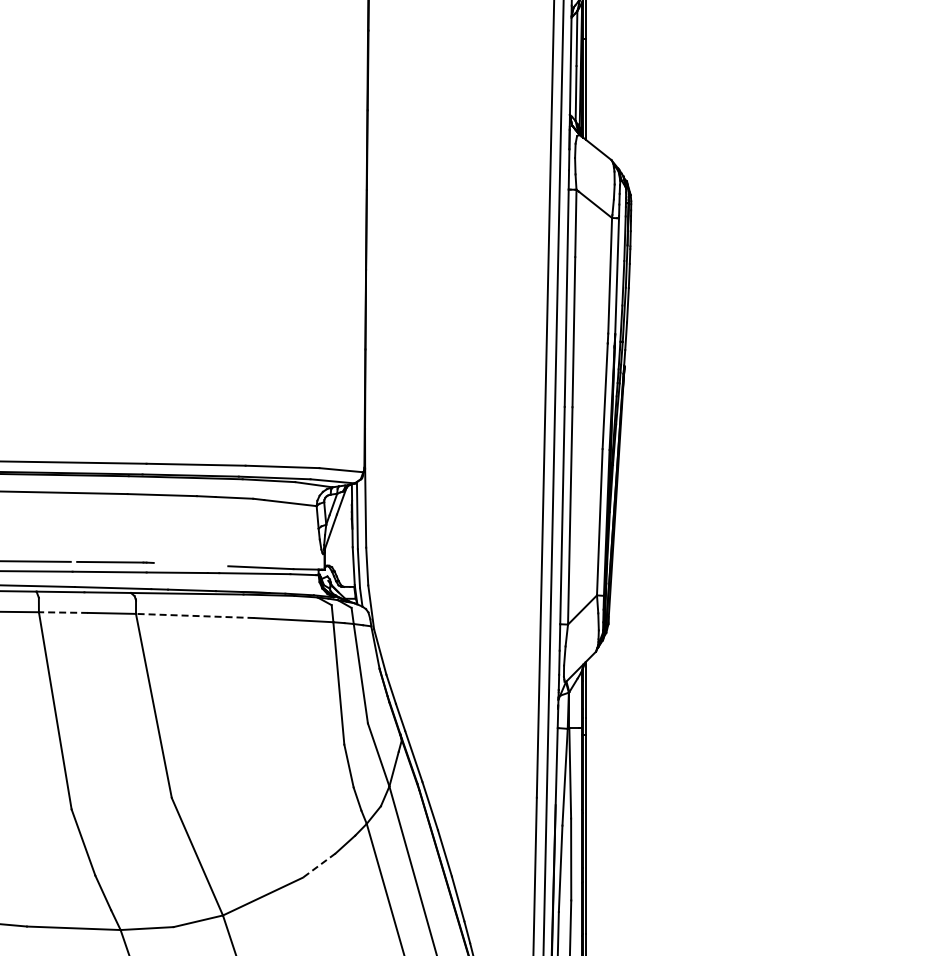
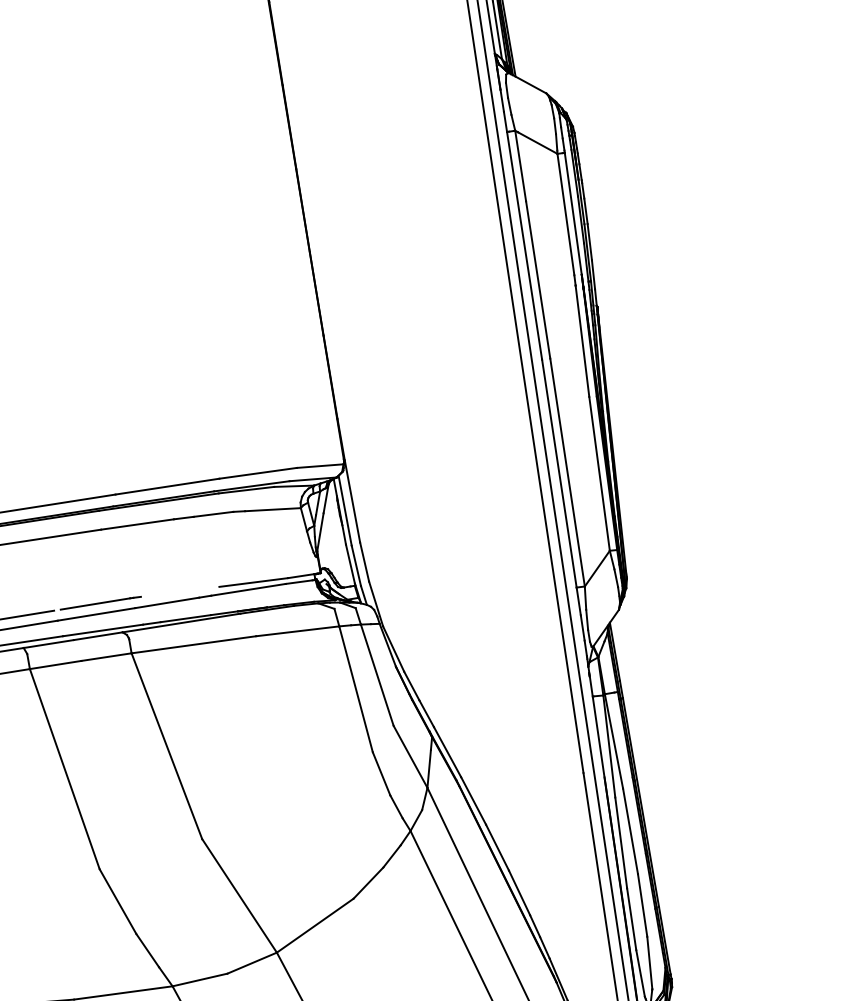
line: (63, 612) -> (55, 664), dashed -> solid
line: (194, 615) -> (192, 644), dashed -> solid
line: (318, 865) -> (367, 883), dashed -> solid

